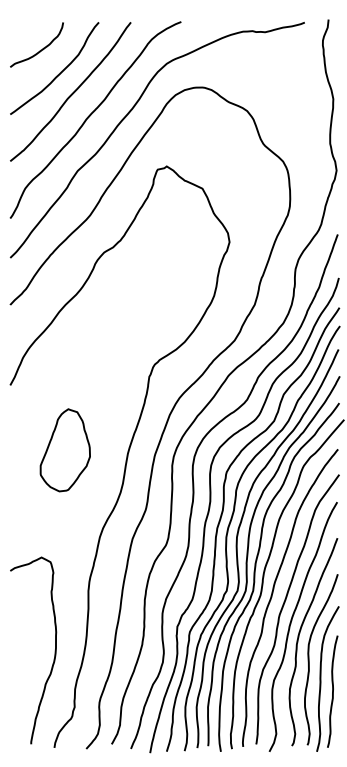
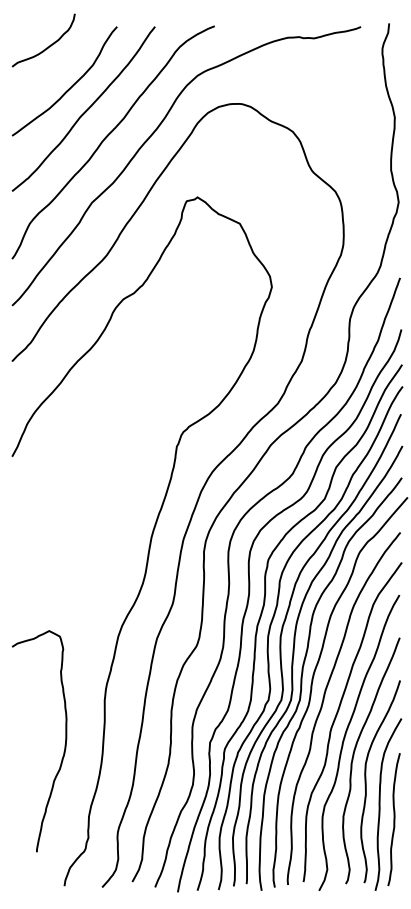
curve: (39, 50) -> (46, 46), moved
part: (64, 450) -> (76, 533), removed
curve: (54, 650) -> (64, 741), moved

